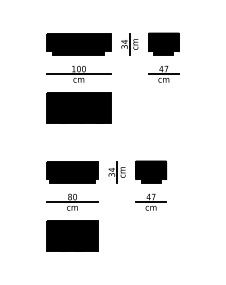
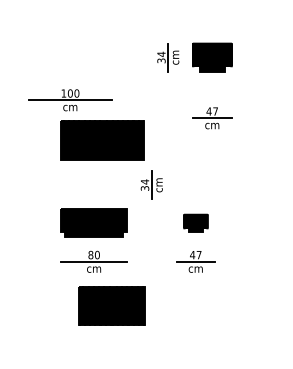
part: (78, 44) -> (102, 57), removed
part: (78, 74) -> (70, 100), moved
part: (164, 74) -> (212, 118), moved
part: (116, 171) -> (151, 184), moved
part: (150, 171) -> (195, 222), size x0.6
part: (72, 236) -> (111, 305), moved

